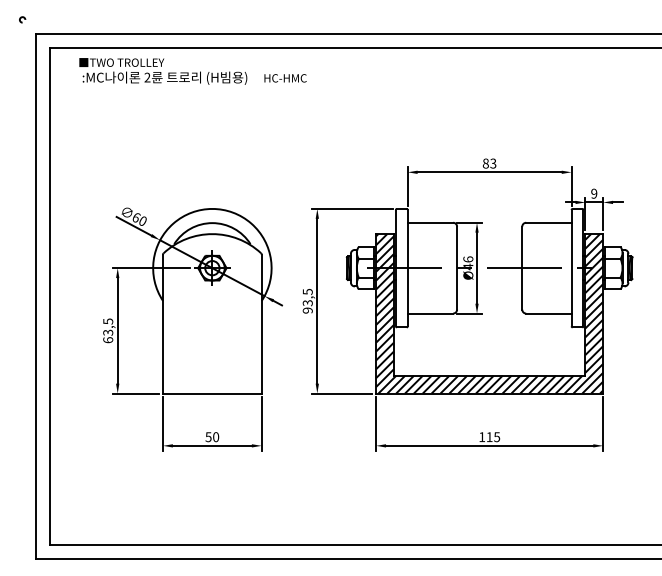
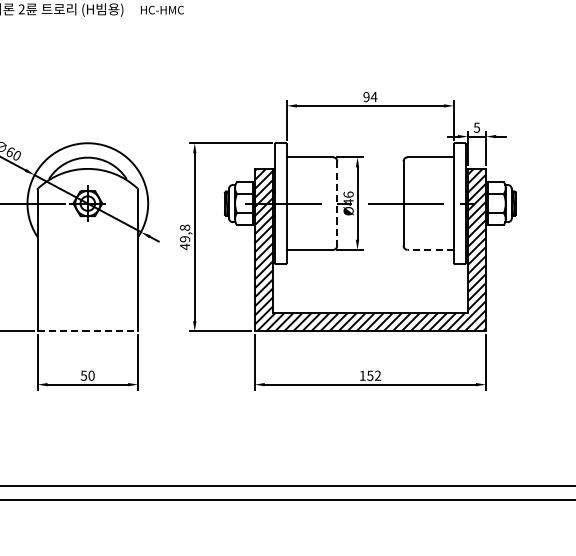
text: (489, 163) -> (370, 96), 83 -> 94
text: (594, 193) -> (477, 127), 9 -> 5
line: (457, 268) -> (337, 203), solid -> dashed
text: (307, 300) -> (184, 236), 93,5 -> 49,8
line: (548, 313) -> (430, 249), solid -> dashed
line: (212, 393) -> (87, 331), solid -> dashed
text: (493, 437) -> (374, 376), 115 -> 152

